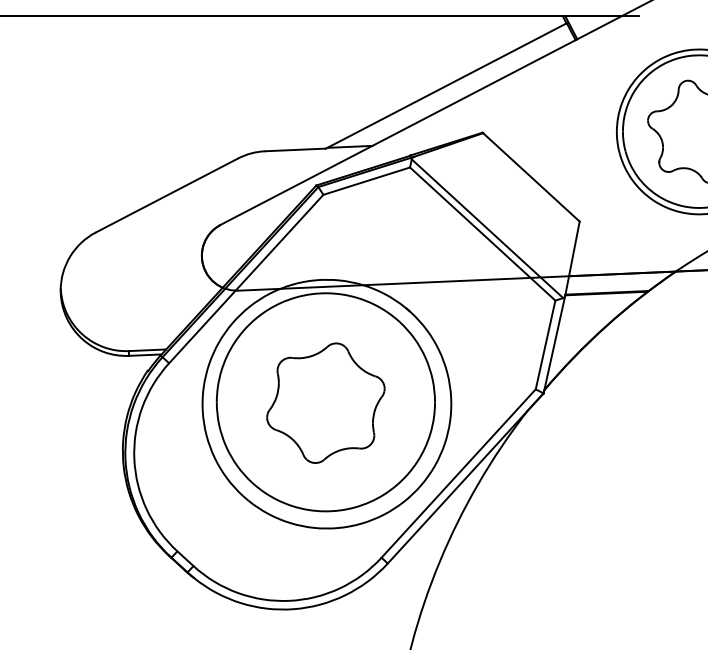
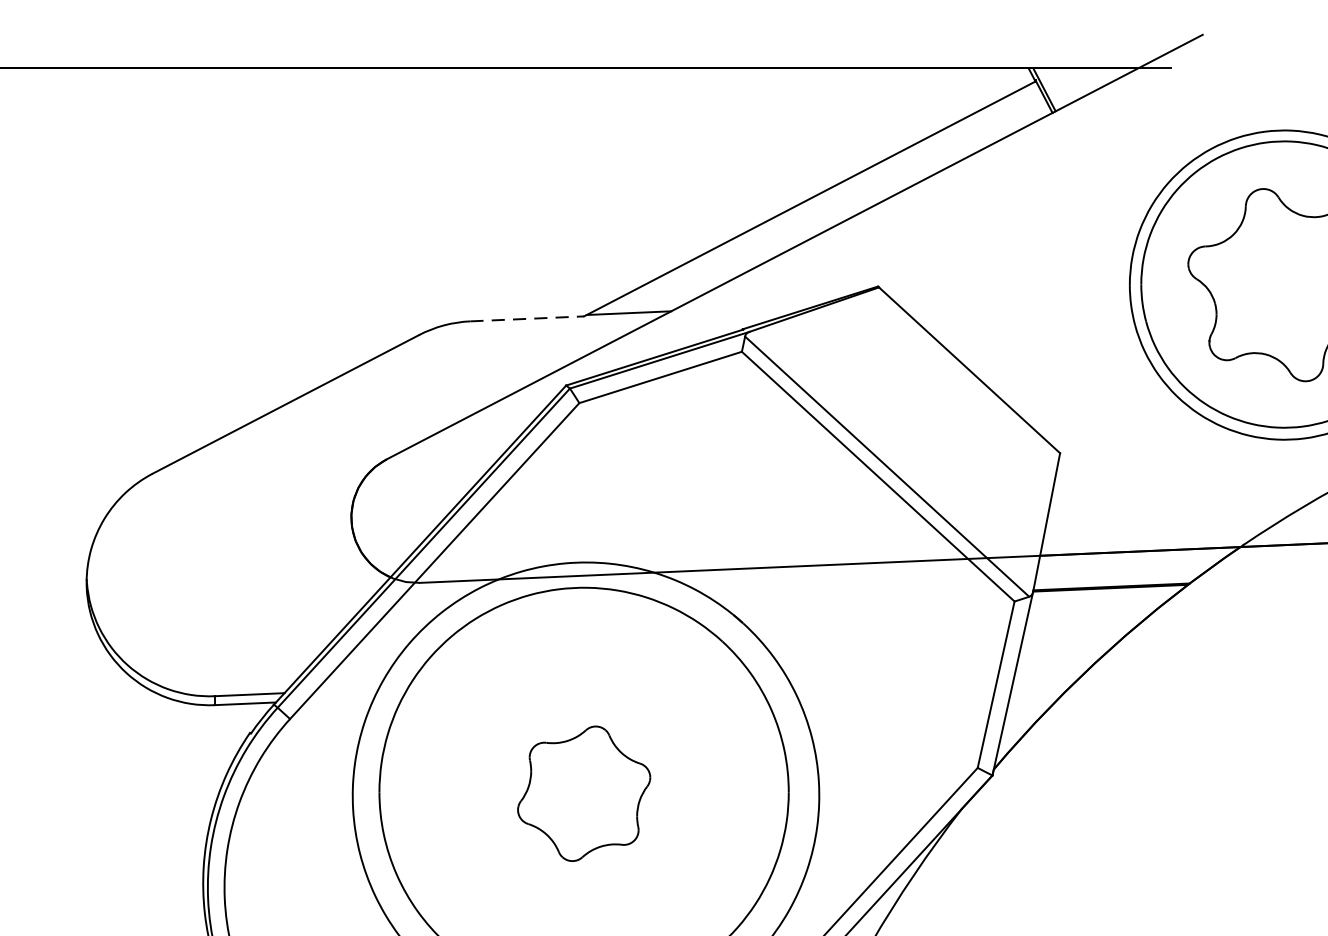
line: (296, 149) -> (528, 318), solid -> dashed
part: (325, 402) -> (583, 792), size x0.6

